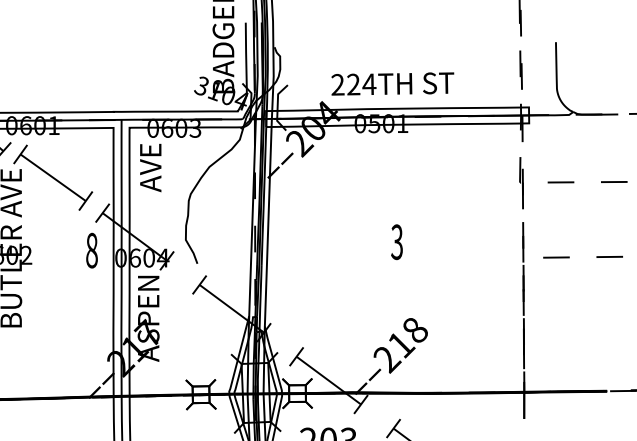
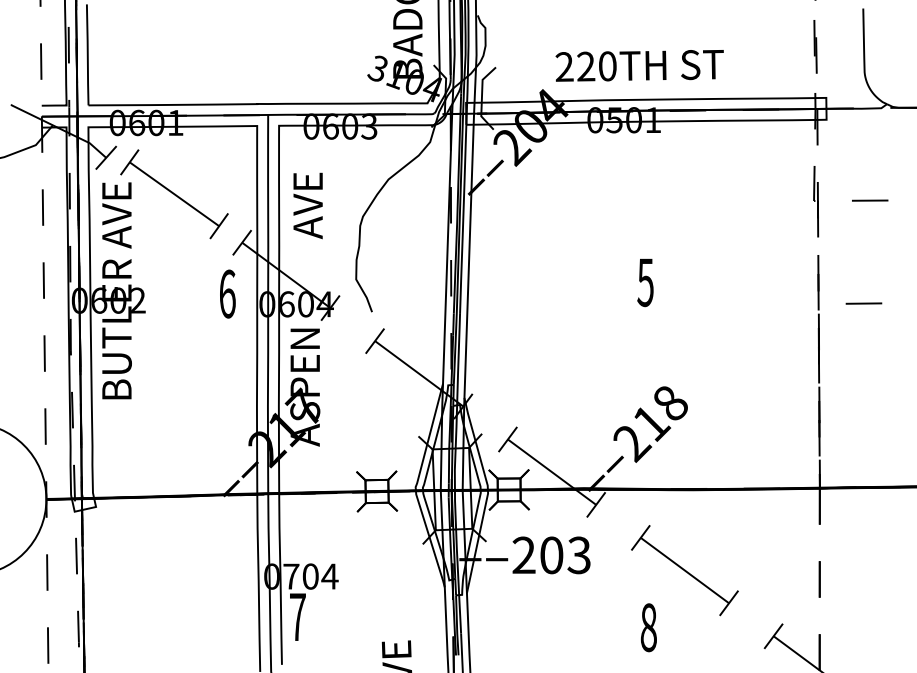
text: (369, 84) -> (607, 66), 224TH -> 220TH
text: (150, 167) -> (307, 205), moved
text: (397, 242) -> (645, 282), 3 -> 5
text: (91, 250) -> (227, 293), 8 -> 6

